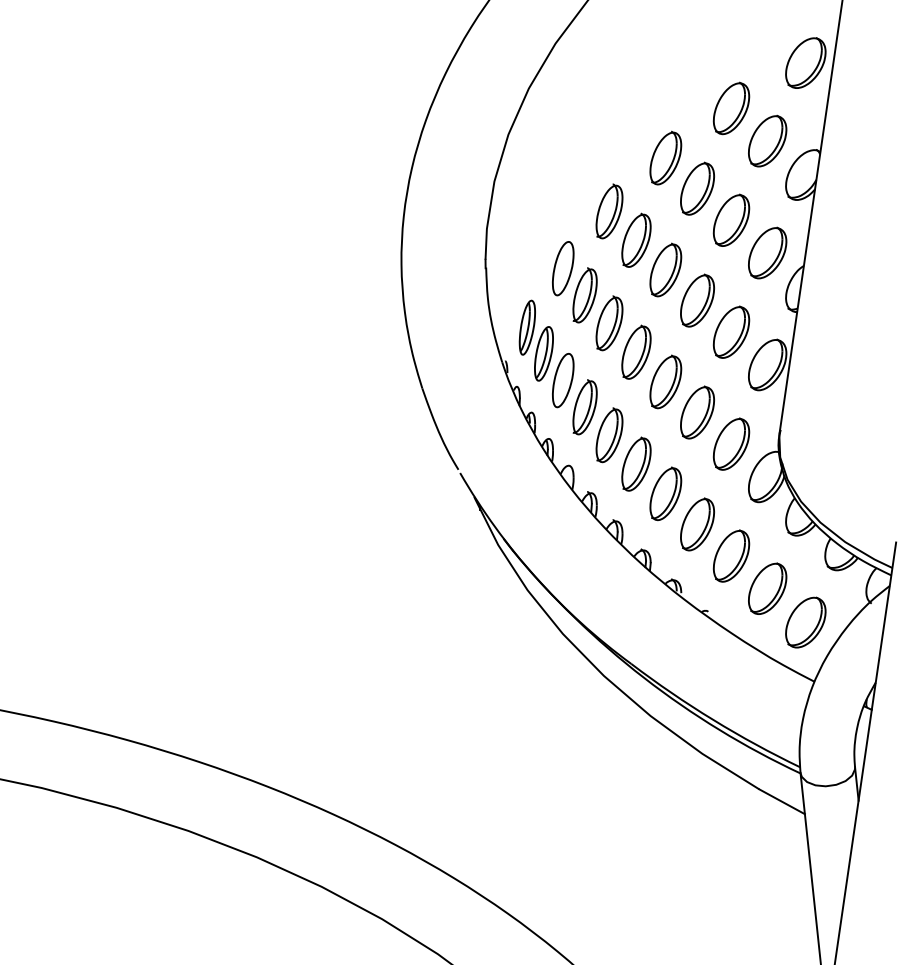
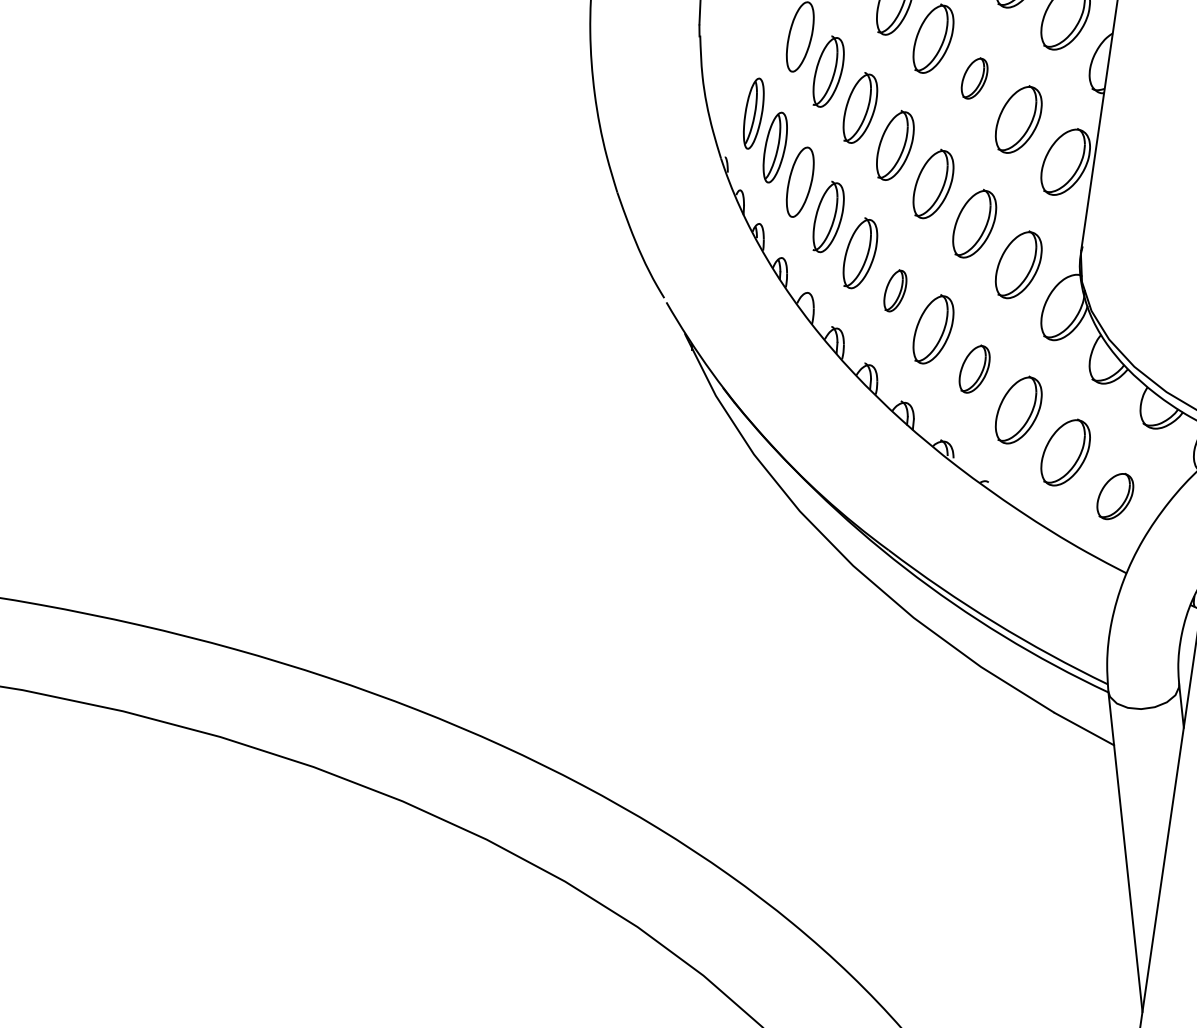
part: (697, 300) -> (974, 78), size x0.6
part: (636, 463) -> (895, 289), size x0.6
part: (697, 524) -> (974, 369), size x0.7
part: (805, 622) -> (1114, 496), size x0.7

